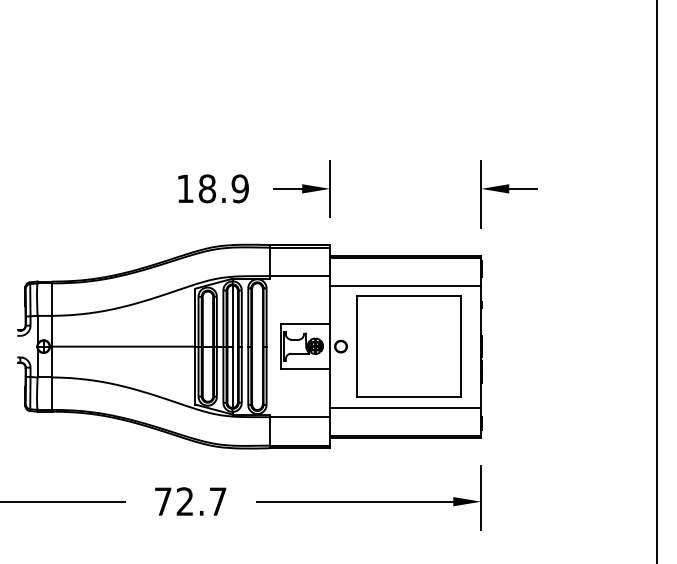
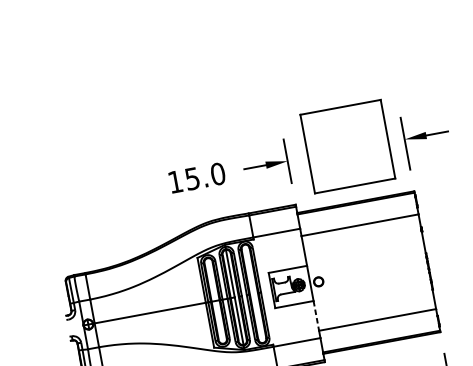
text: (223, 188) -> (204, 176), 18.9 -> 15.0
part: (408, 346) -> (347, 146), moved
line: (330, 389) -> (316, 316), solid -> dashed

